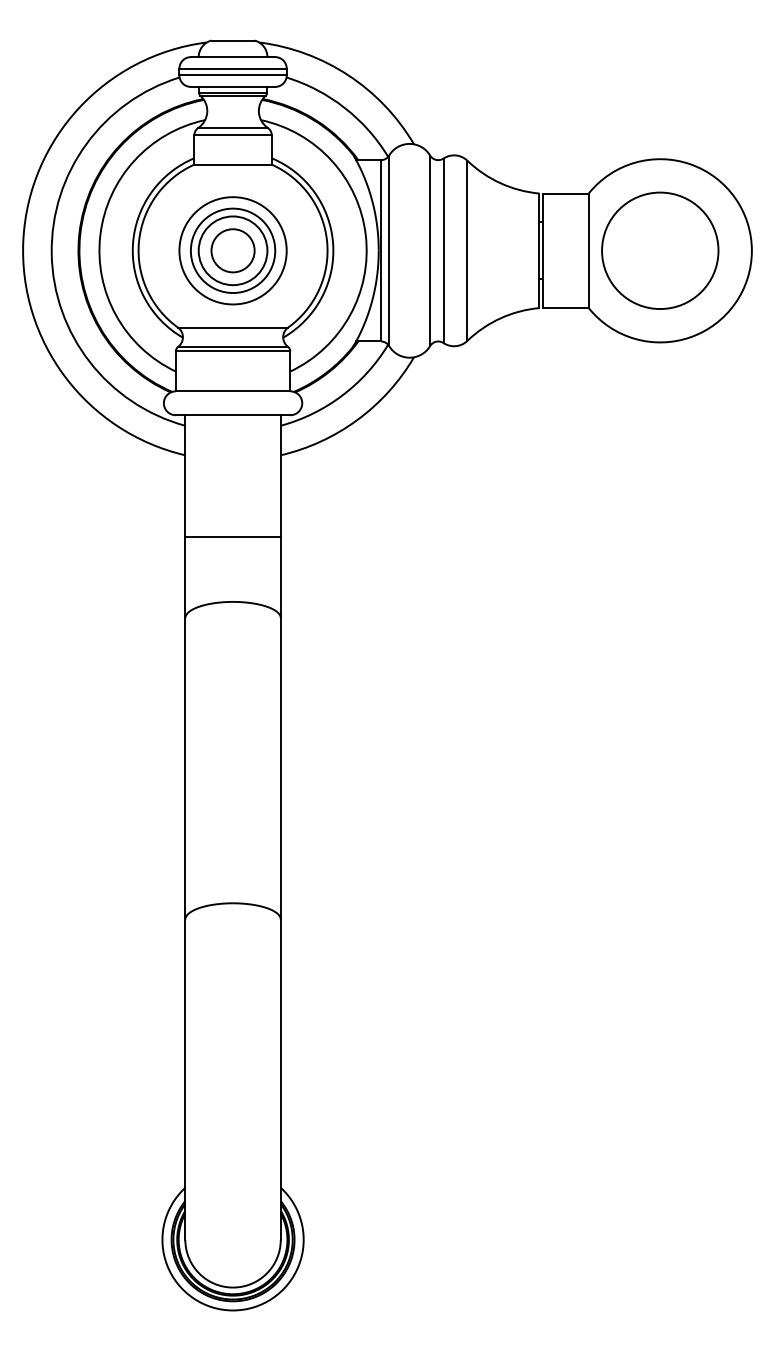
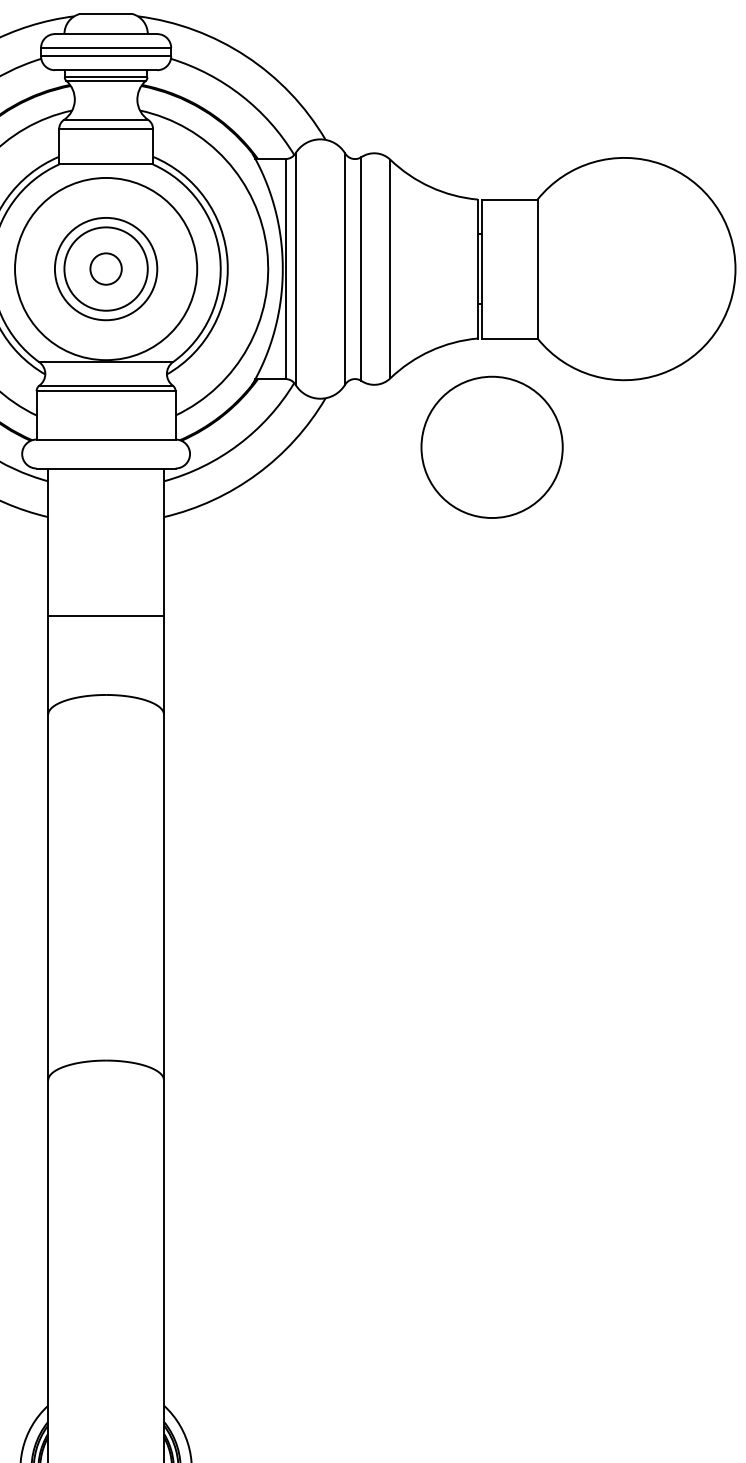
circle: (232, 250) -> (105, 268), size x0.6
circle: (232, 250) -> (105, 268), size x1.4
circle: (660, 250) -> (492, 447), moved

